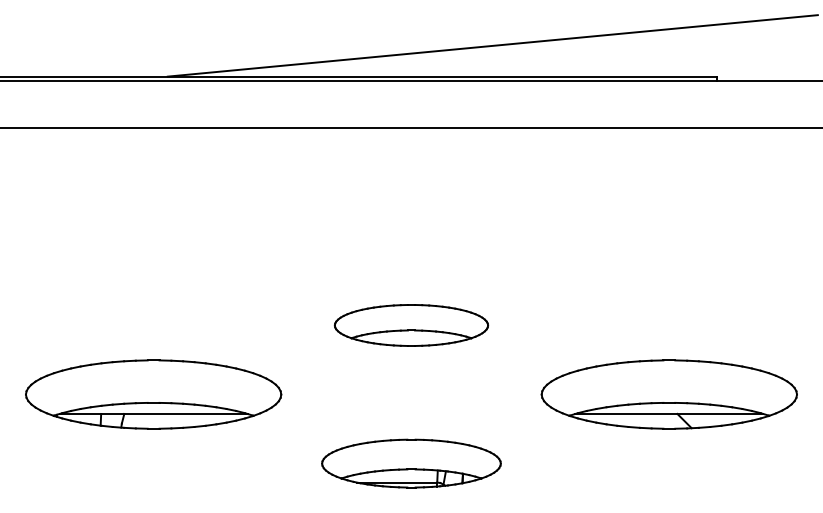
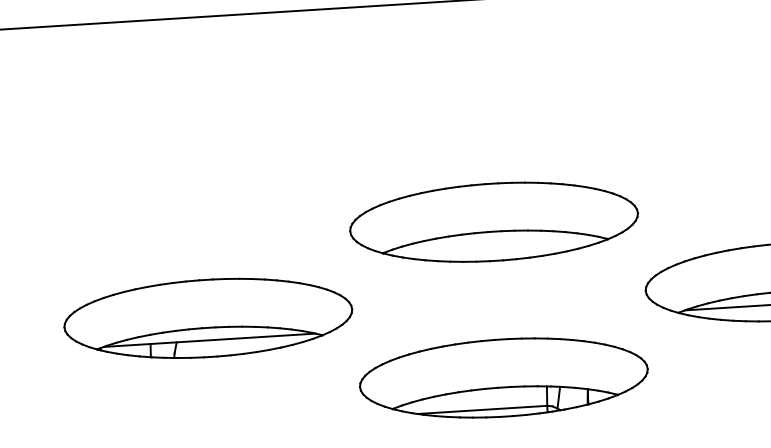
part: (411, 325) -> (494, 222), size x1.67
part: (411, 463) -> (503, 377), size x1.43

